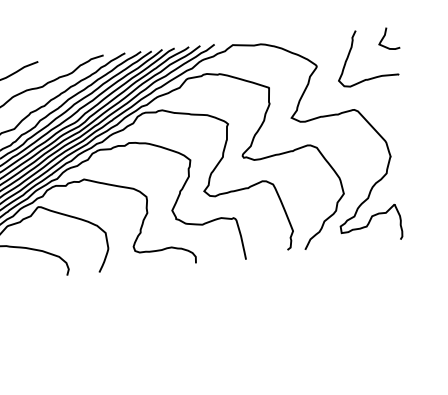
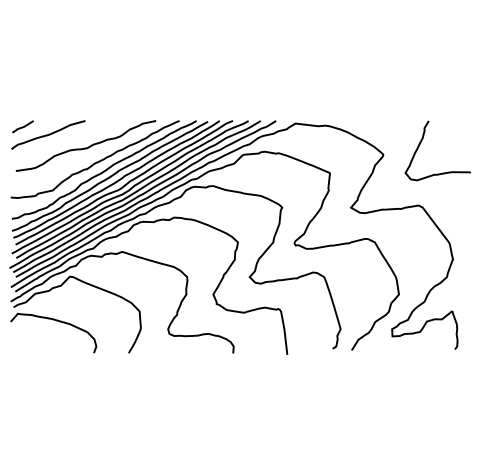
curve: (385, 35) -> (460, 129), removed

